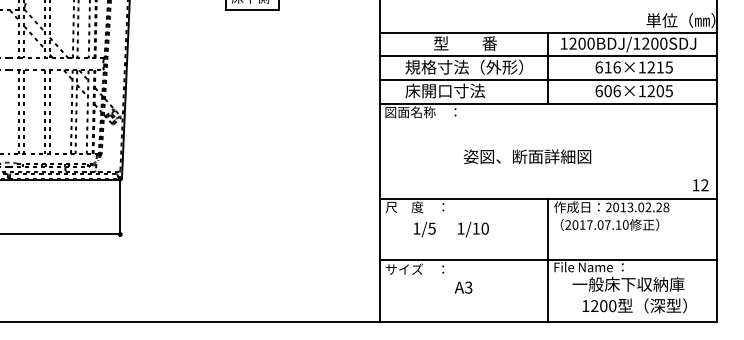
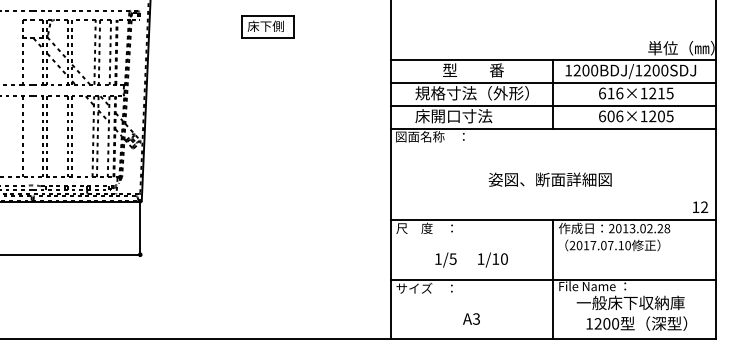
text: (526, 156) -> (549, 179), moved
text: (451, 229) -> (471, 259), moved
text: (463, 287) -> (471, 318), moved

